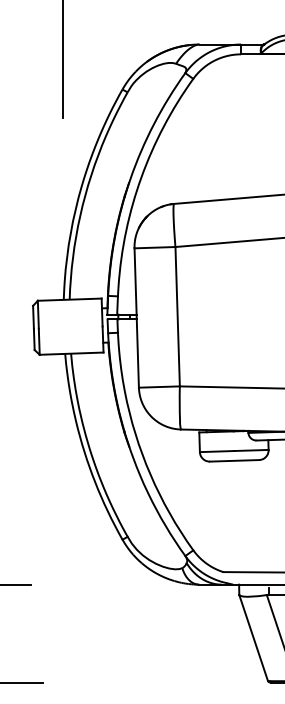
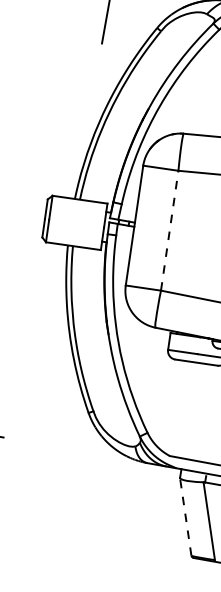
line: (177, 316) -> (169, 230), solid -> dashed
line: (253, 637) -> (185, 516), solid -> dashed

